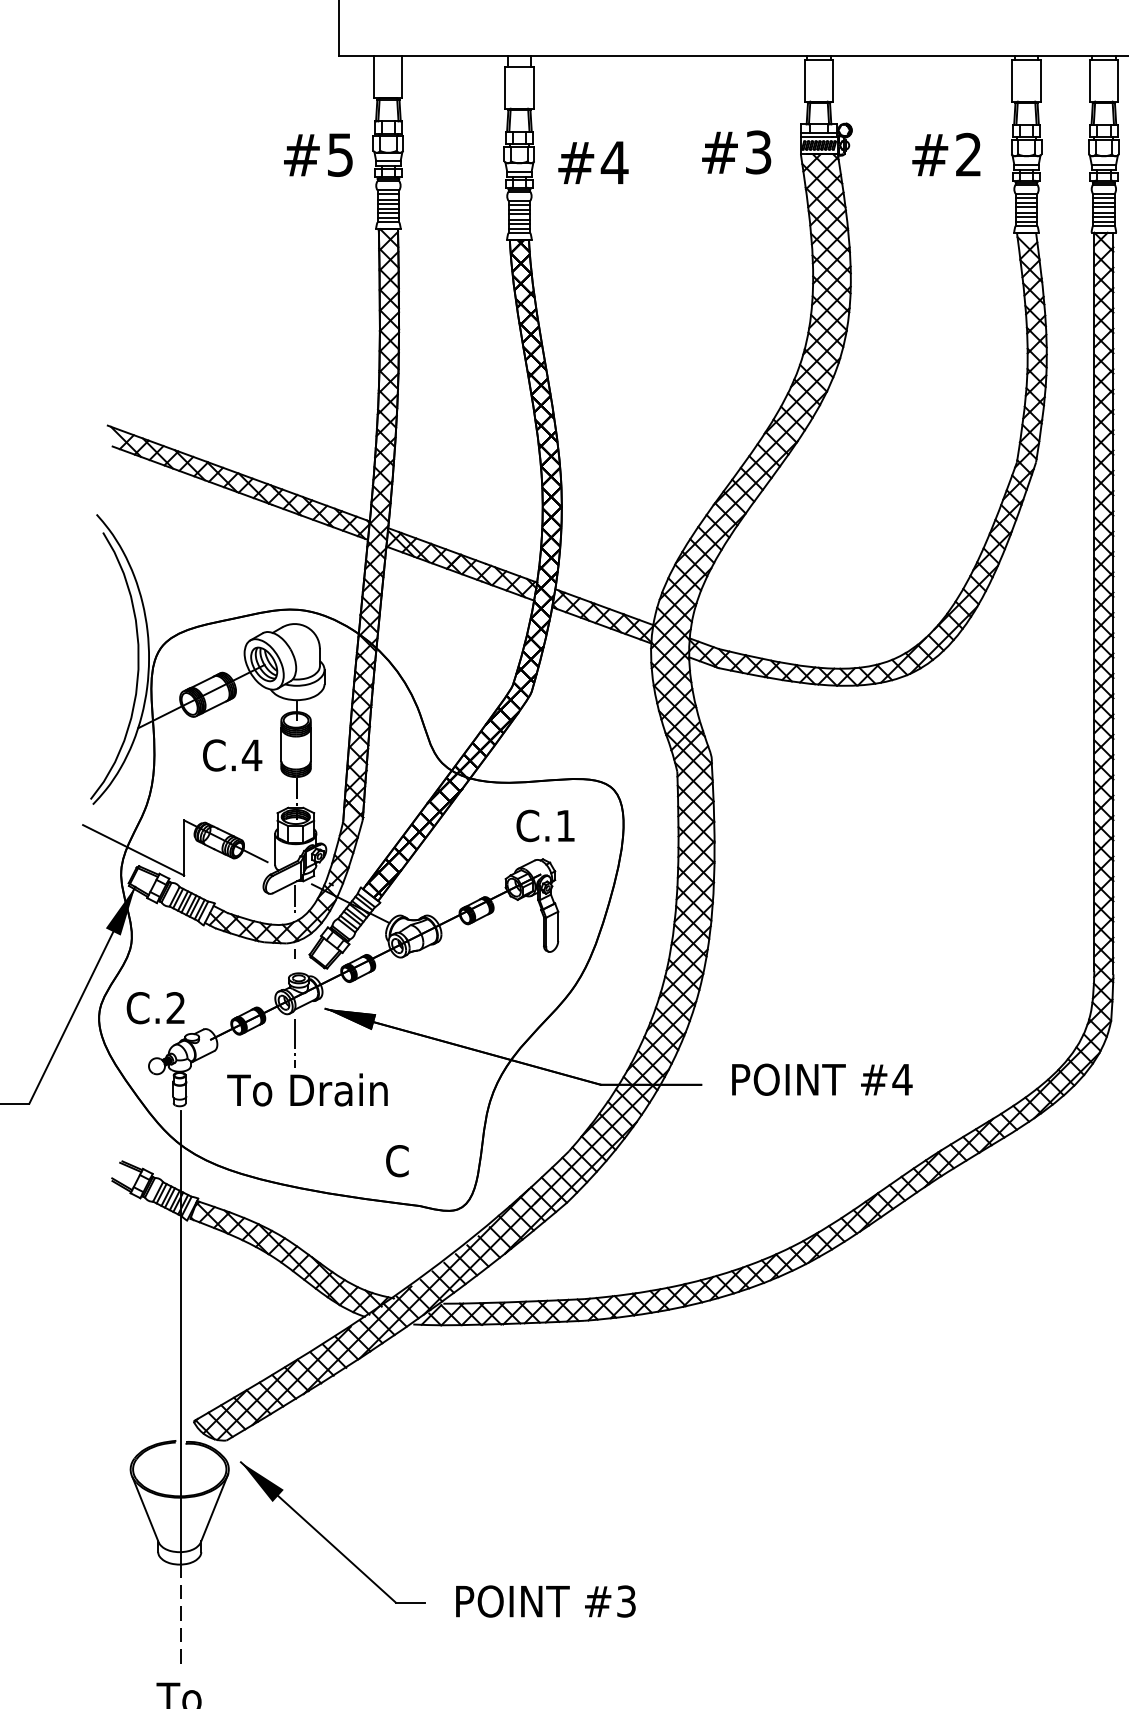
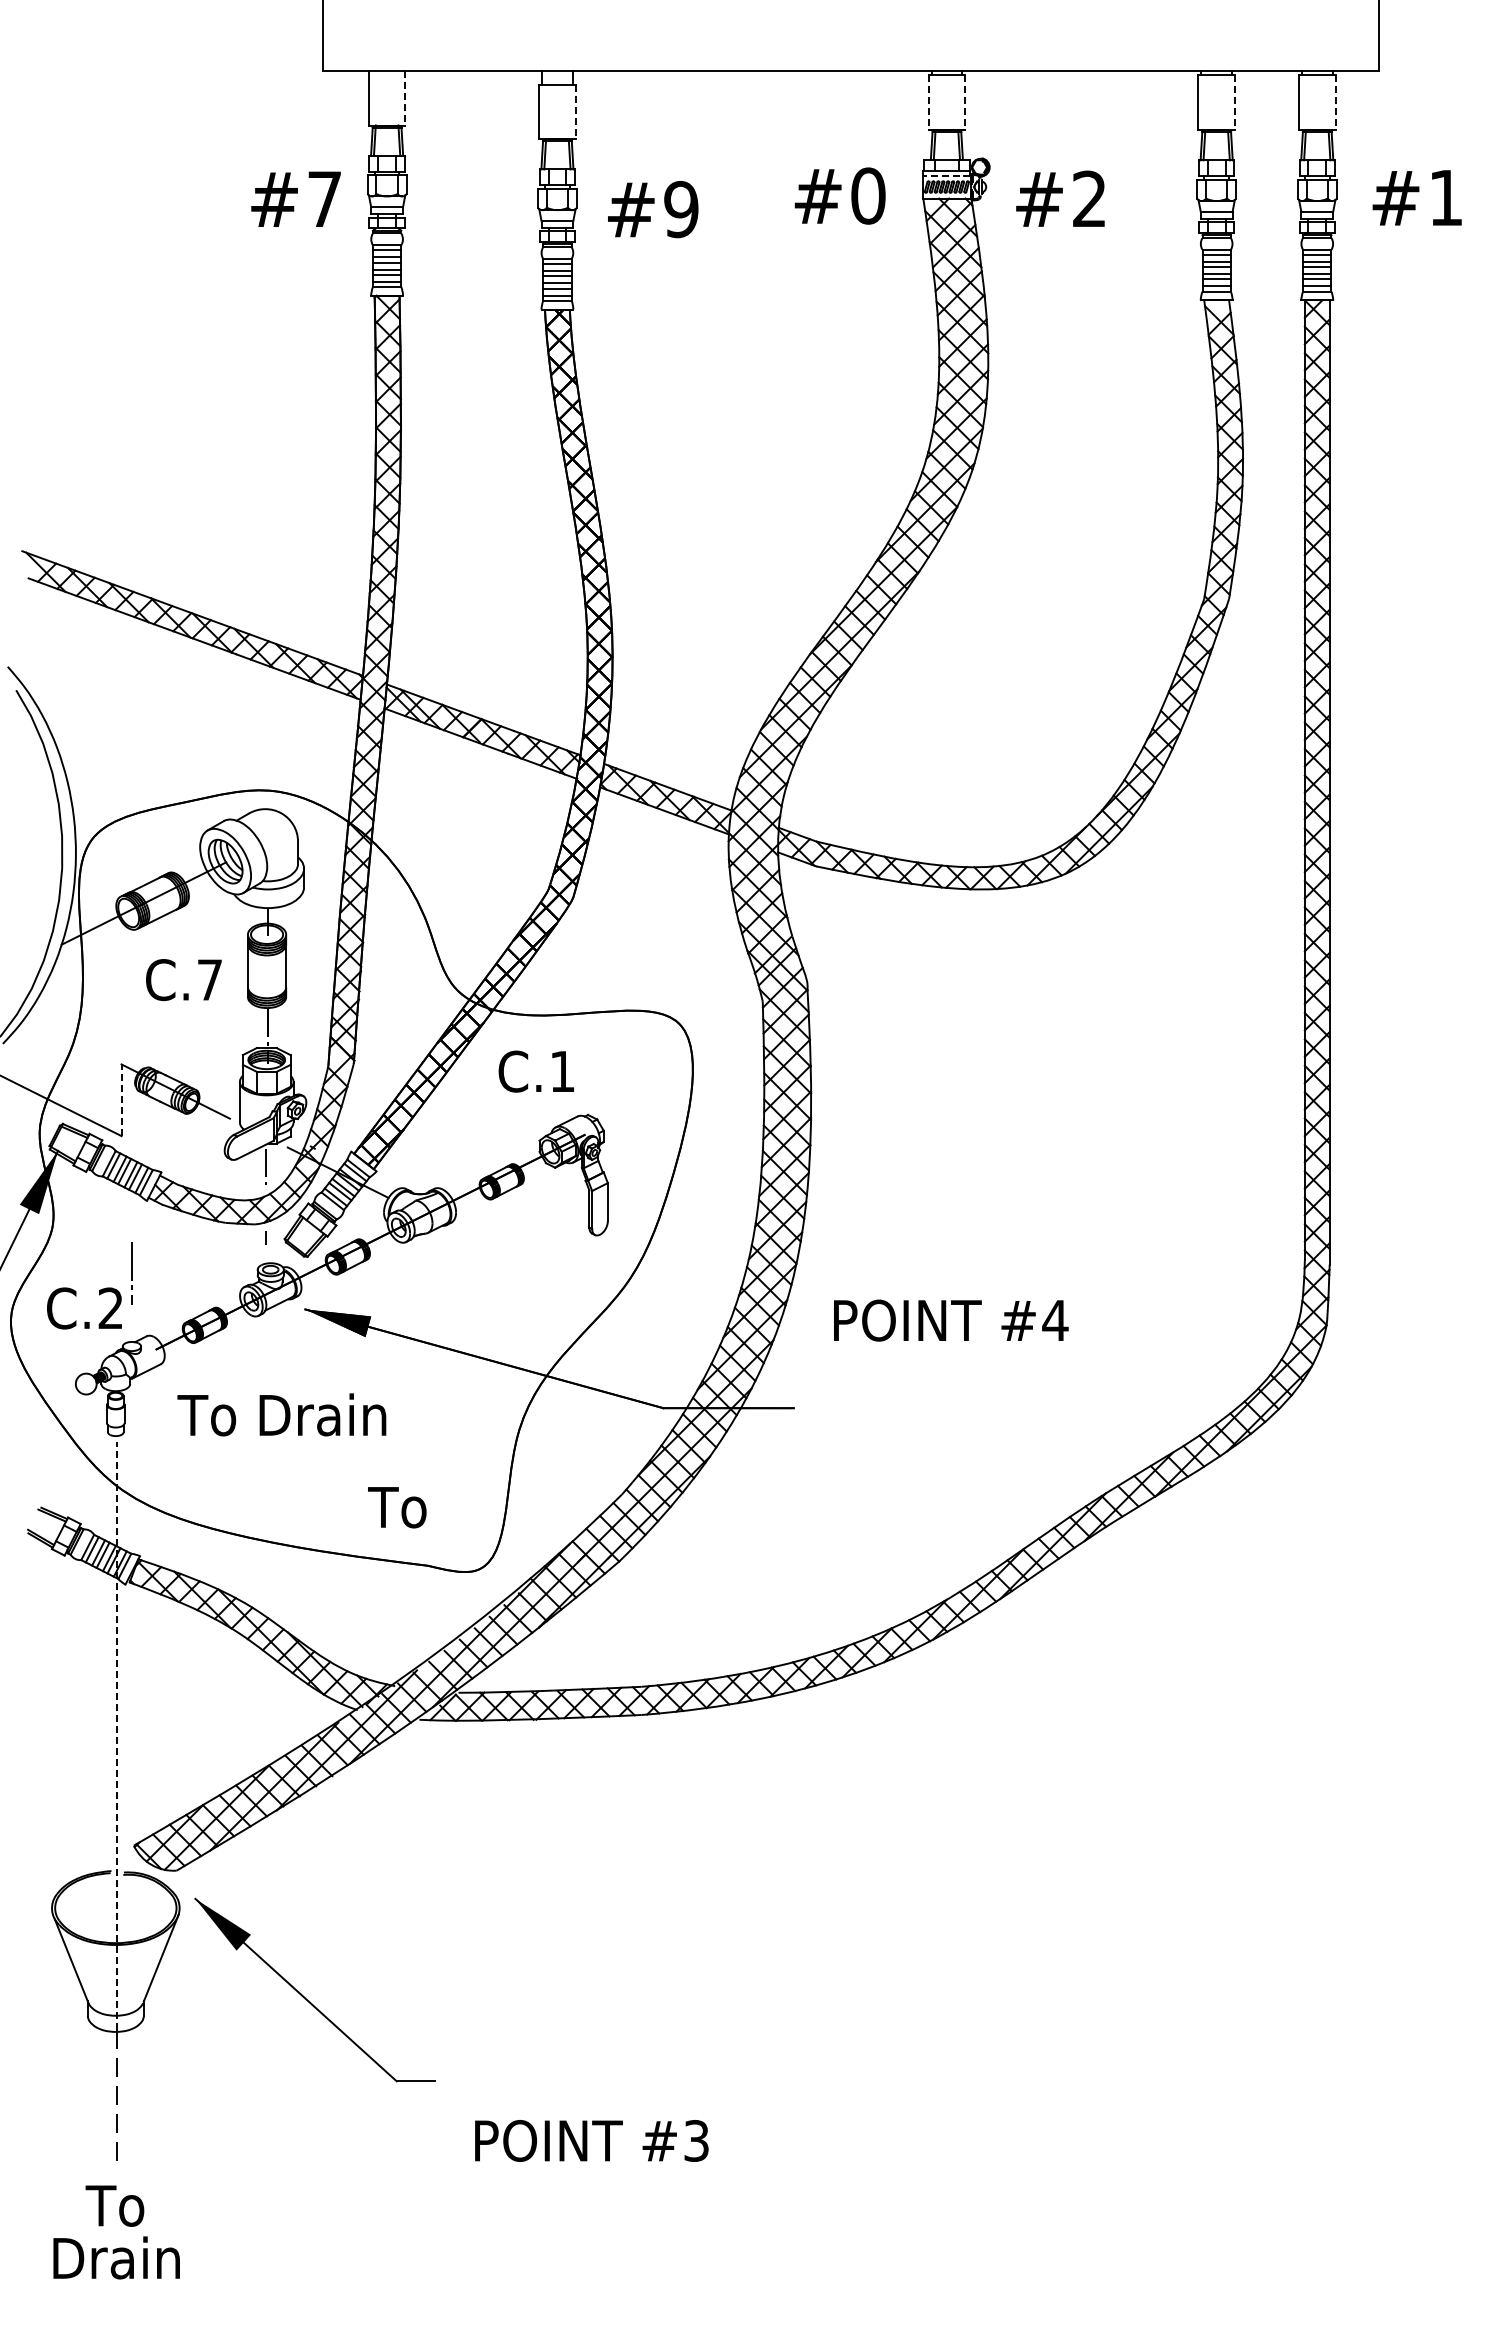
line: (402, 77) -> (405, 98), solid -> dashed
line: (804, 81) -> (928, 103), solid -> dashed
line: (833, 81) -> (965, 103), solid -> dashed
line: (1040, 81) -> (1234, 103), solid -> dashed
line: (1117, 81) -> (1335, 103), solid -> dashed
line: (533, 88) -> (575, 112), solid -> dashed
line: (818, 136) -> (946, 175), solid -> dashed
text: (758, 152) -> (868, 195), #3 -> #0
text: (946, 154) -> (1060, 198), moved
text: (340, 155) -> (324, 199), #5 -> #7
text: (614, 162) -> (681, 209), #4 -> #9
text: (251, 755) -> (209, 979), C.4 -> C.7
text: (544, 825) -> (535, 1071), moved
line: (184, 848) -> (121, 1100), solid -> dashed
line: (294, 1043) -> (131, 1273), moved
text: (822, 1079) -> (951, 1320), moved
text: (396, 1161) -> (397, 1507), C -> To
line: (181, 1336) -> (117, 1735), solid -> dashed
text: (545, 1601) -> (591, 2140), moved

